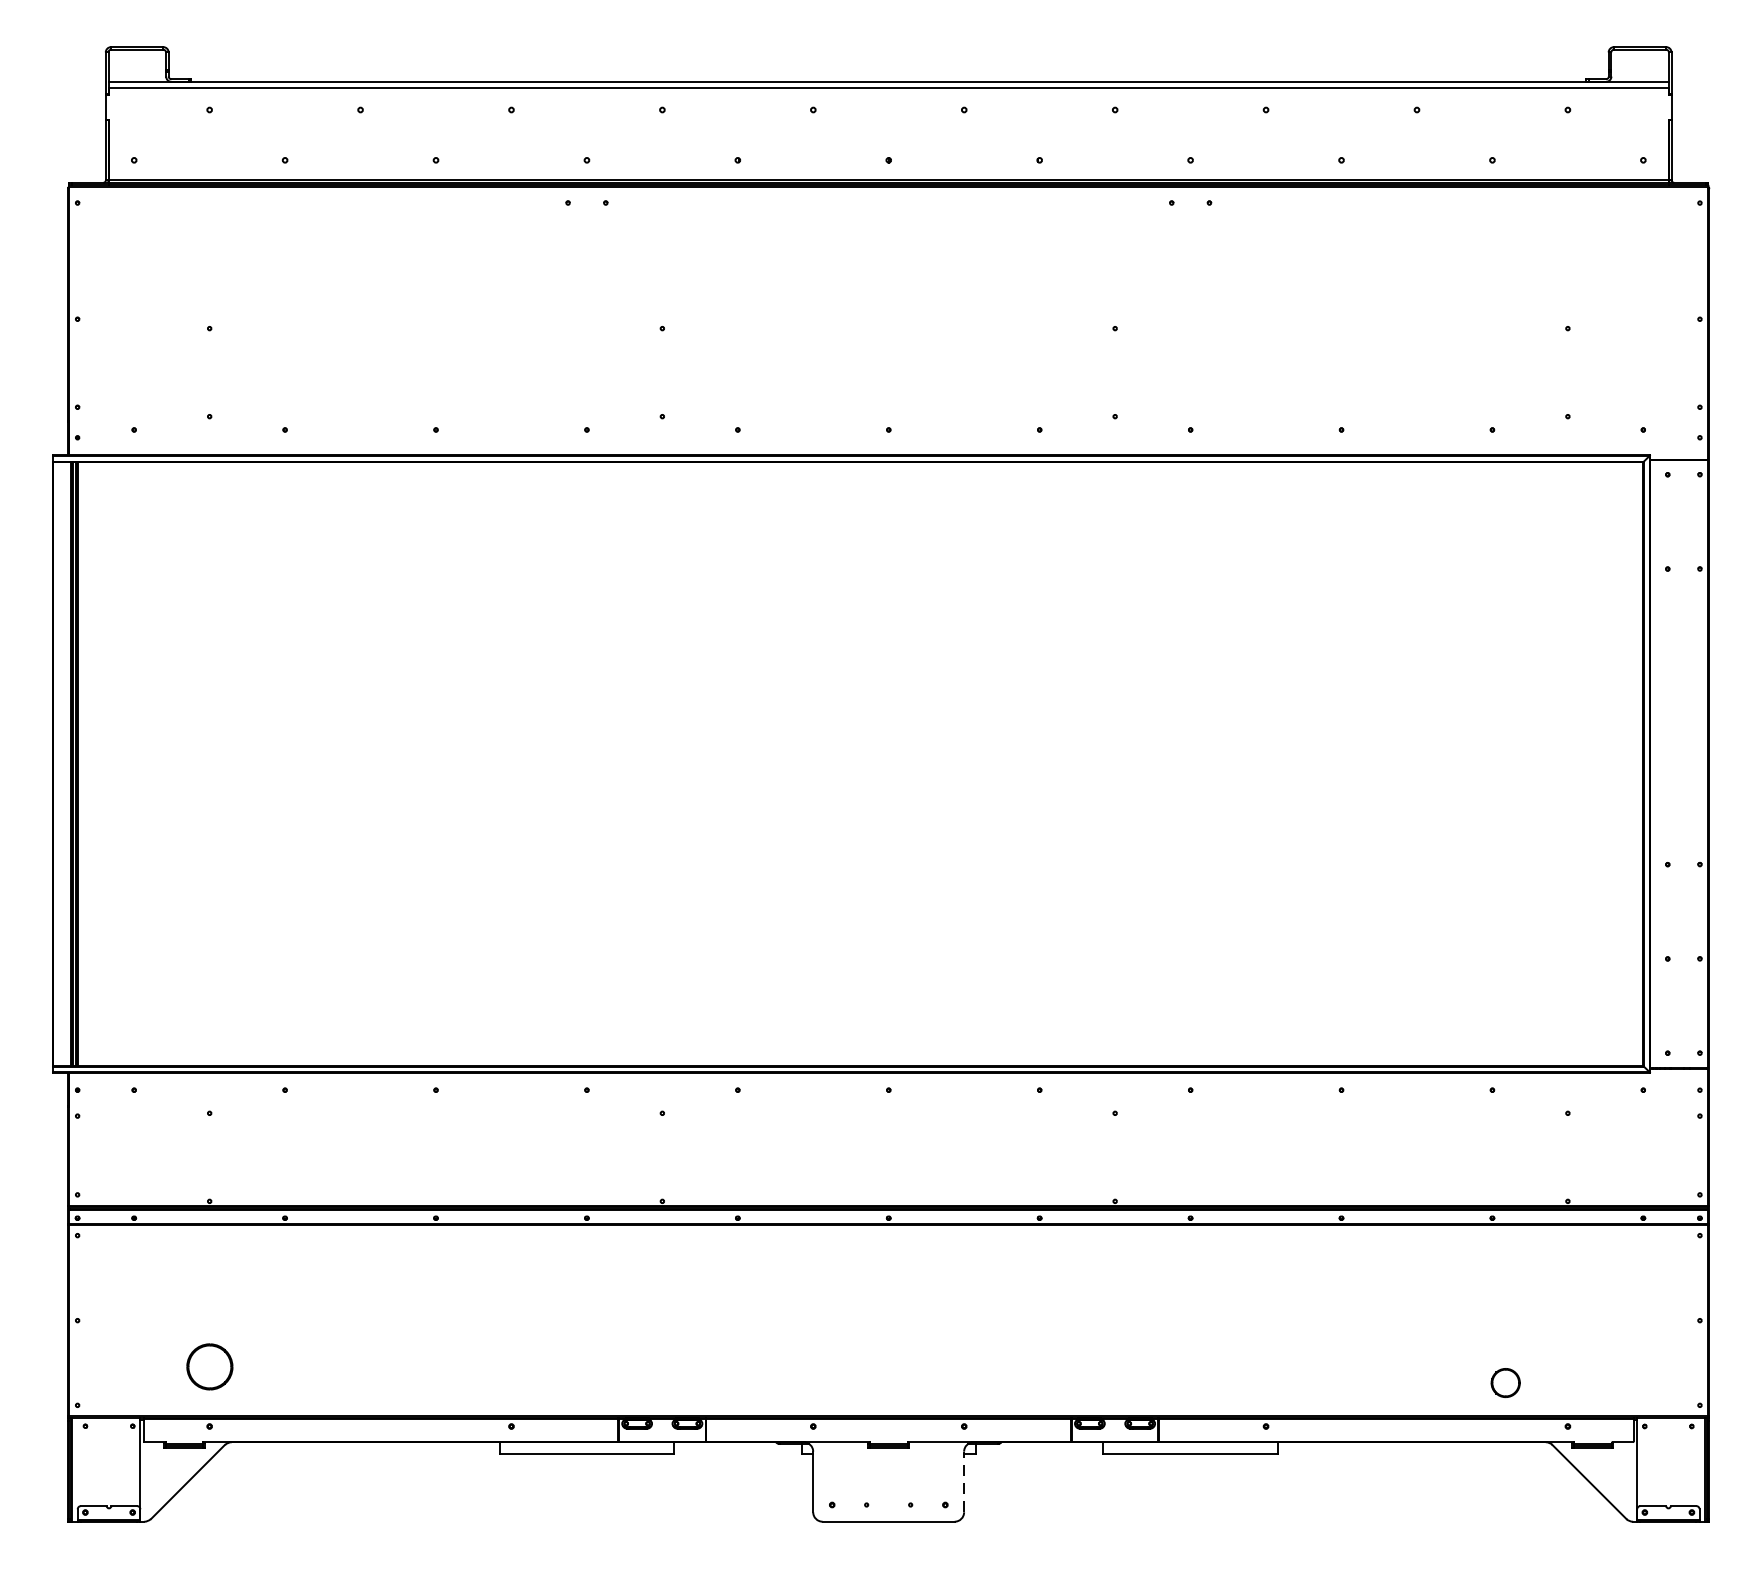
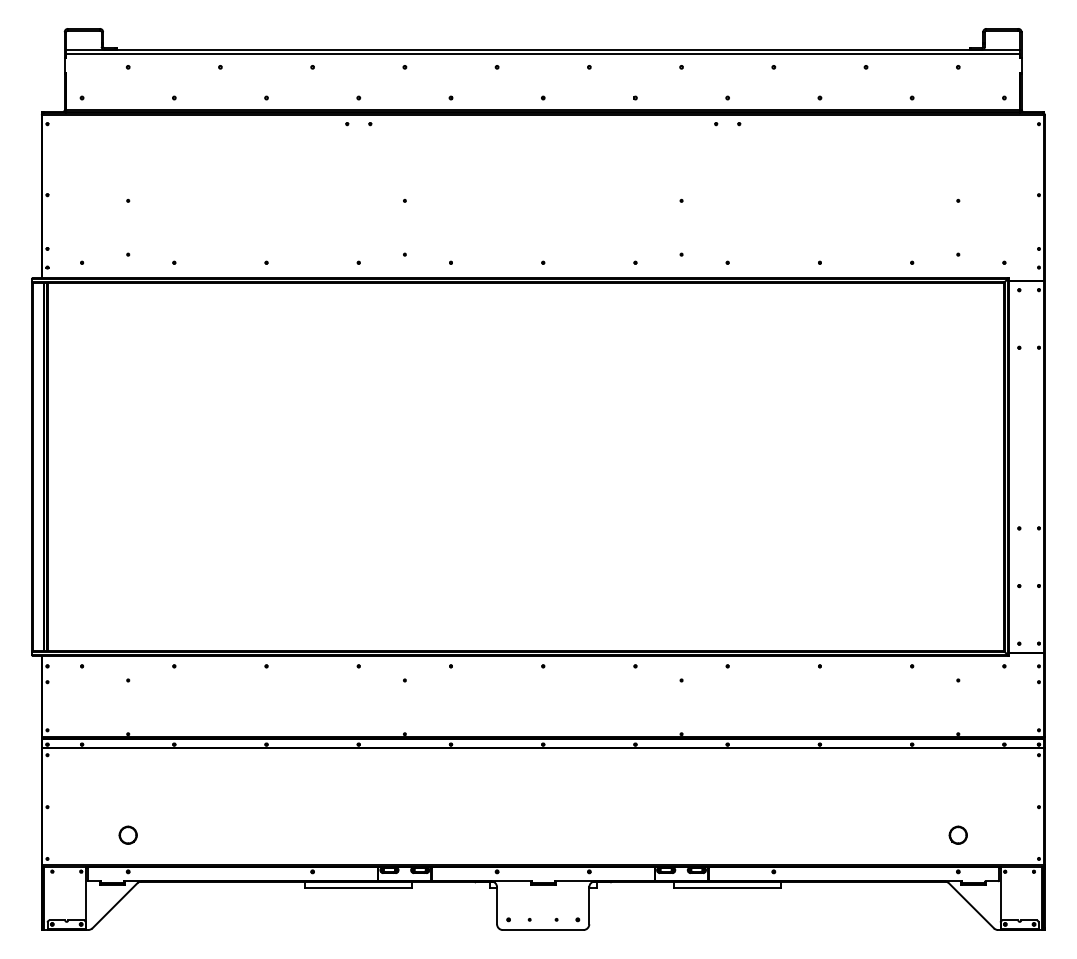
part: (208, 1365) -> (127, 834), size x0.62
part: (1504, 1381) -> (957, 834), moved
line: (964, 1481) -> (589, 905), dashed -> solid

